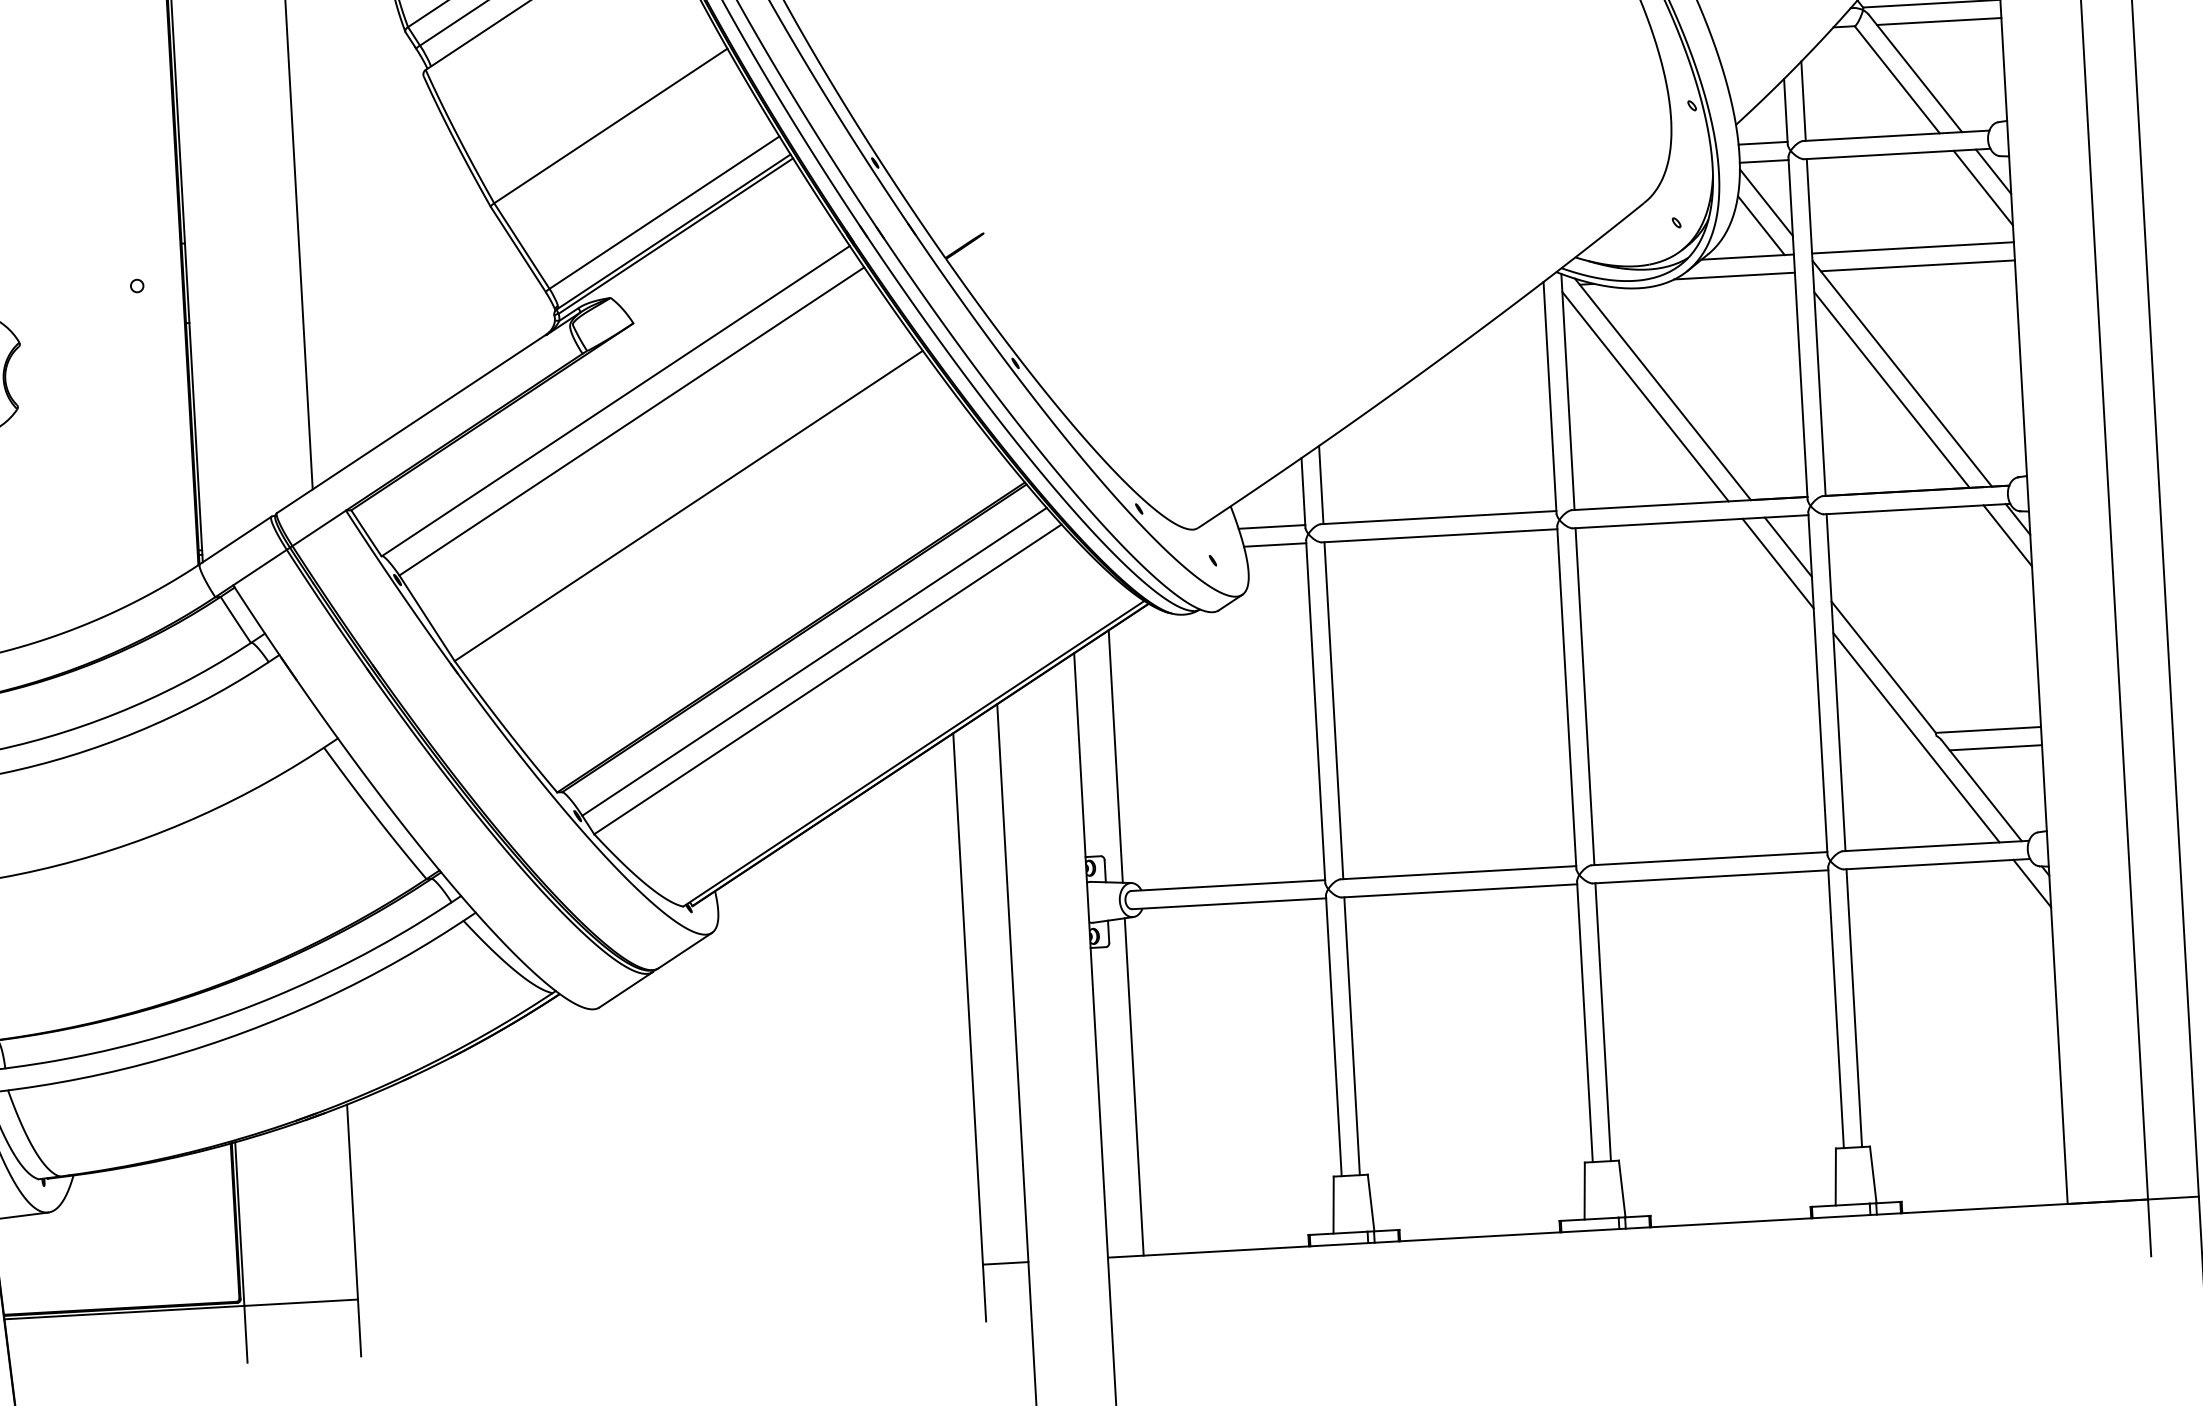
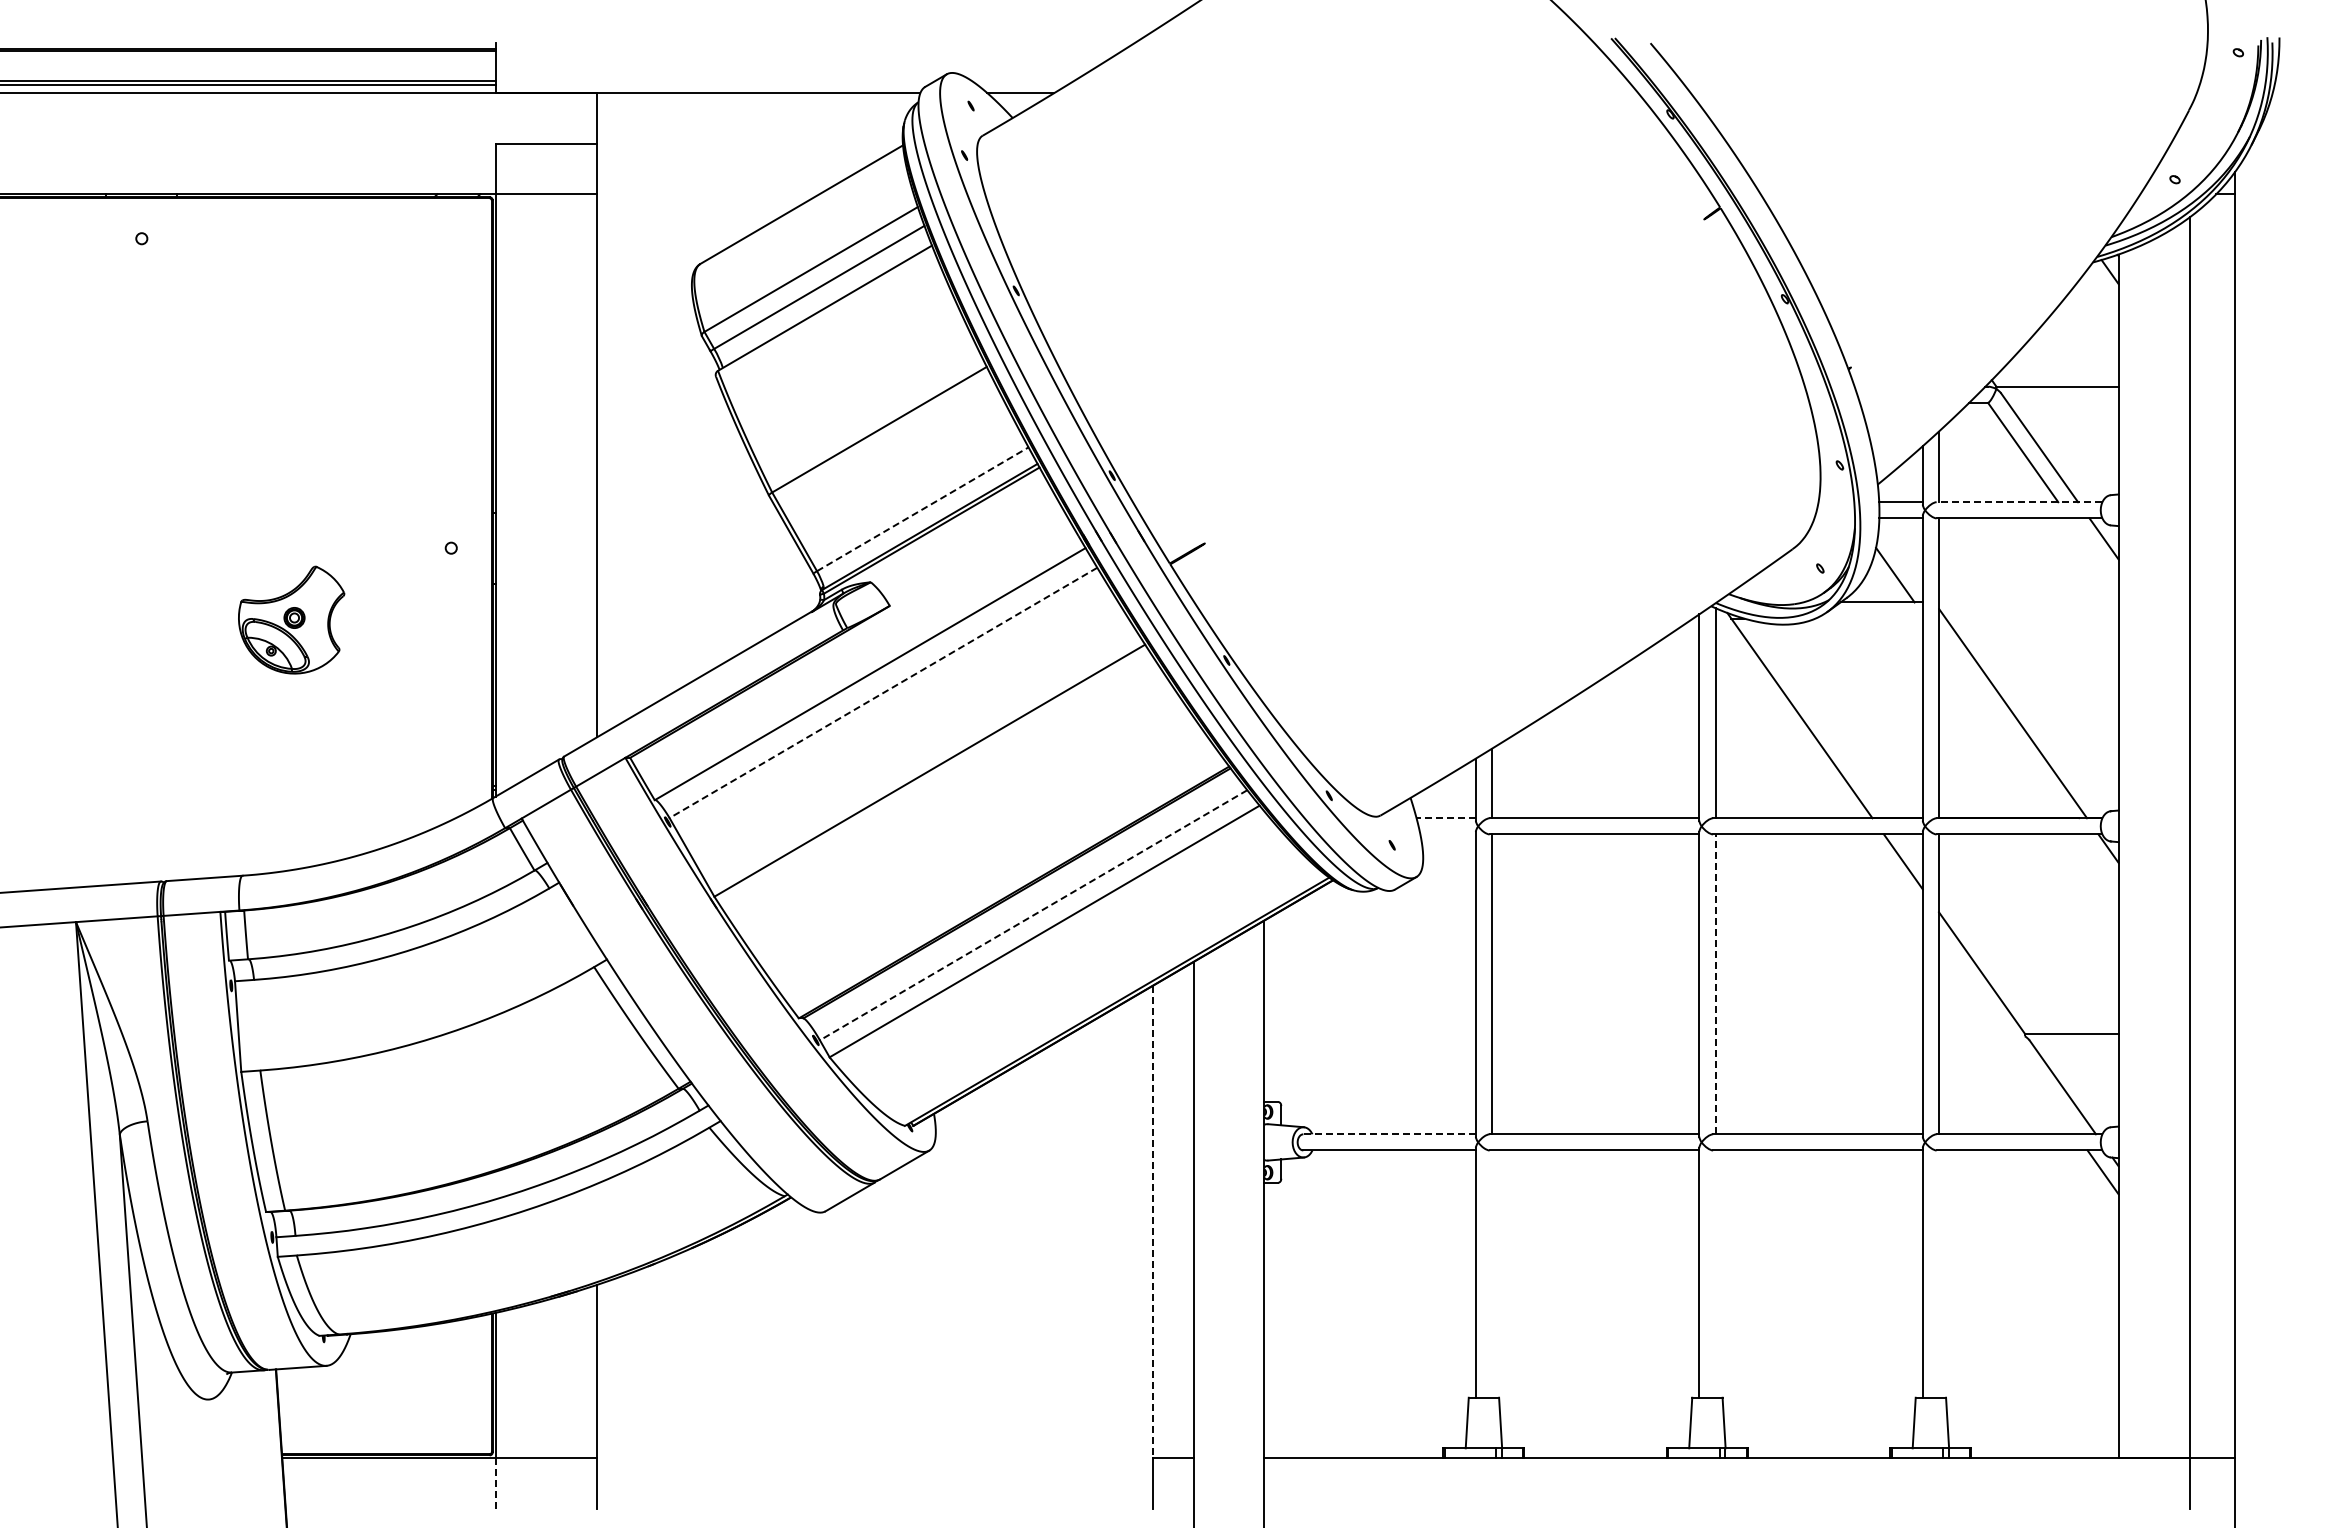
line: (1938, 21) -> (2062, 402), removed
line: (1896, 136) -> (2019, 502), solid -> dashed
line: (1982, 187) -> (2093, 552), removed
line: (1765, 202) -> (1900, 554), removed
line: (664, 212) -> (922, 509), solid -> dashed
line: (1912, 247) -> (2028, 602), removed
line: (1917, 265) -> (2031, 618), removed
line: (1733, 275) -> (1868, 618), removed
line: (1891, 390) -> (2002, 727), removed
line: (1644, 397) -> (1783, 721), removed
line: (631, 420) -> (883, 692), solid -> dashed
line: (1272, 527) -> (1446, 818), solid -> dashed
line: (2007, 535) -> (2098, 862), removed
line: (1274, 545) -> (1447, 834), removed
line: (1778, 563) -> (1893, 875), removed
line: (814, 662) -> (1033, 915), solid -> dashed
line: (1584, 696) -> (1715, 984), solid -> dashed
line: (1916, 738) -> (2007, 1037), removed
line: (1995, 748) -> (2077, 1050), removed
line: (1116, 755) -> (1296, 1013), removed
line: (1228, 885) -> (1389, 1134), solid -> dashed
line: (968, 999) -> (1153, 1222), solid -> dashed
line: (1853, 1007) -> (1938, 1273), removed
line: (1603, 1021) -> (1715, 1273), removed
line: (1352, 1035) -> (1492, 1273), removed
line: (1134, 1087) -> (1296, 1308), removed
line: (245, 1335) -> (495, 1484), solid -> dashed

